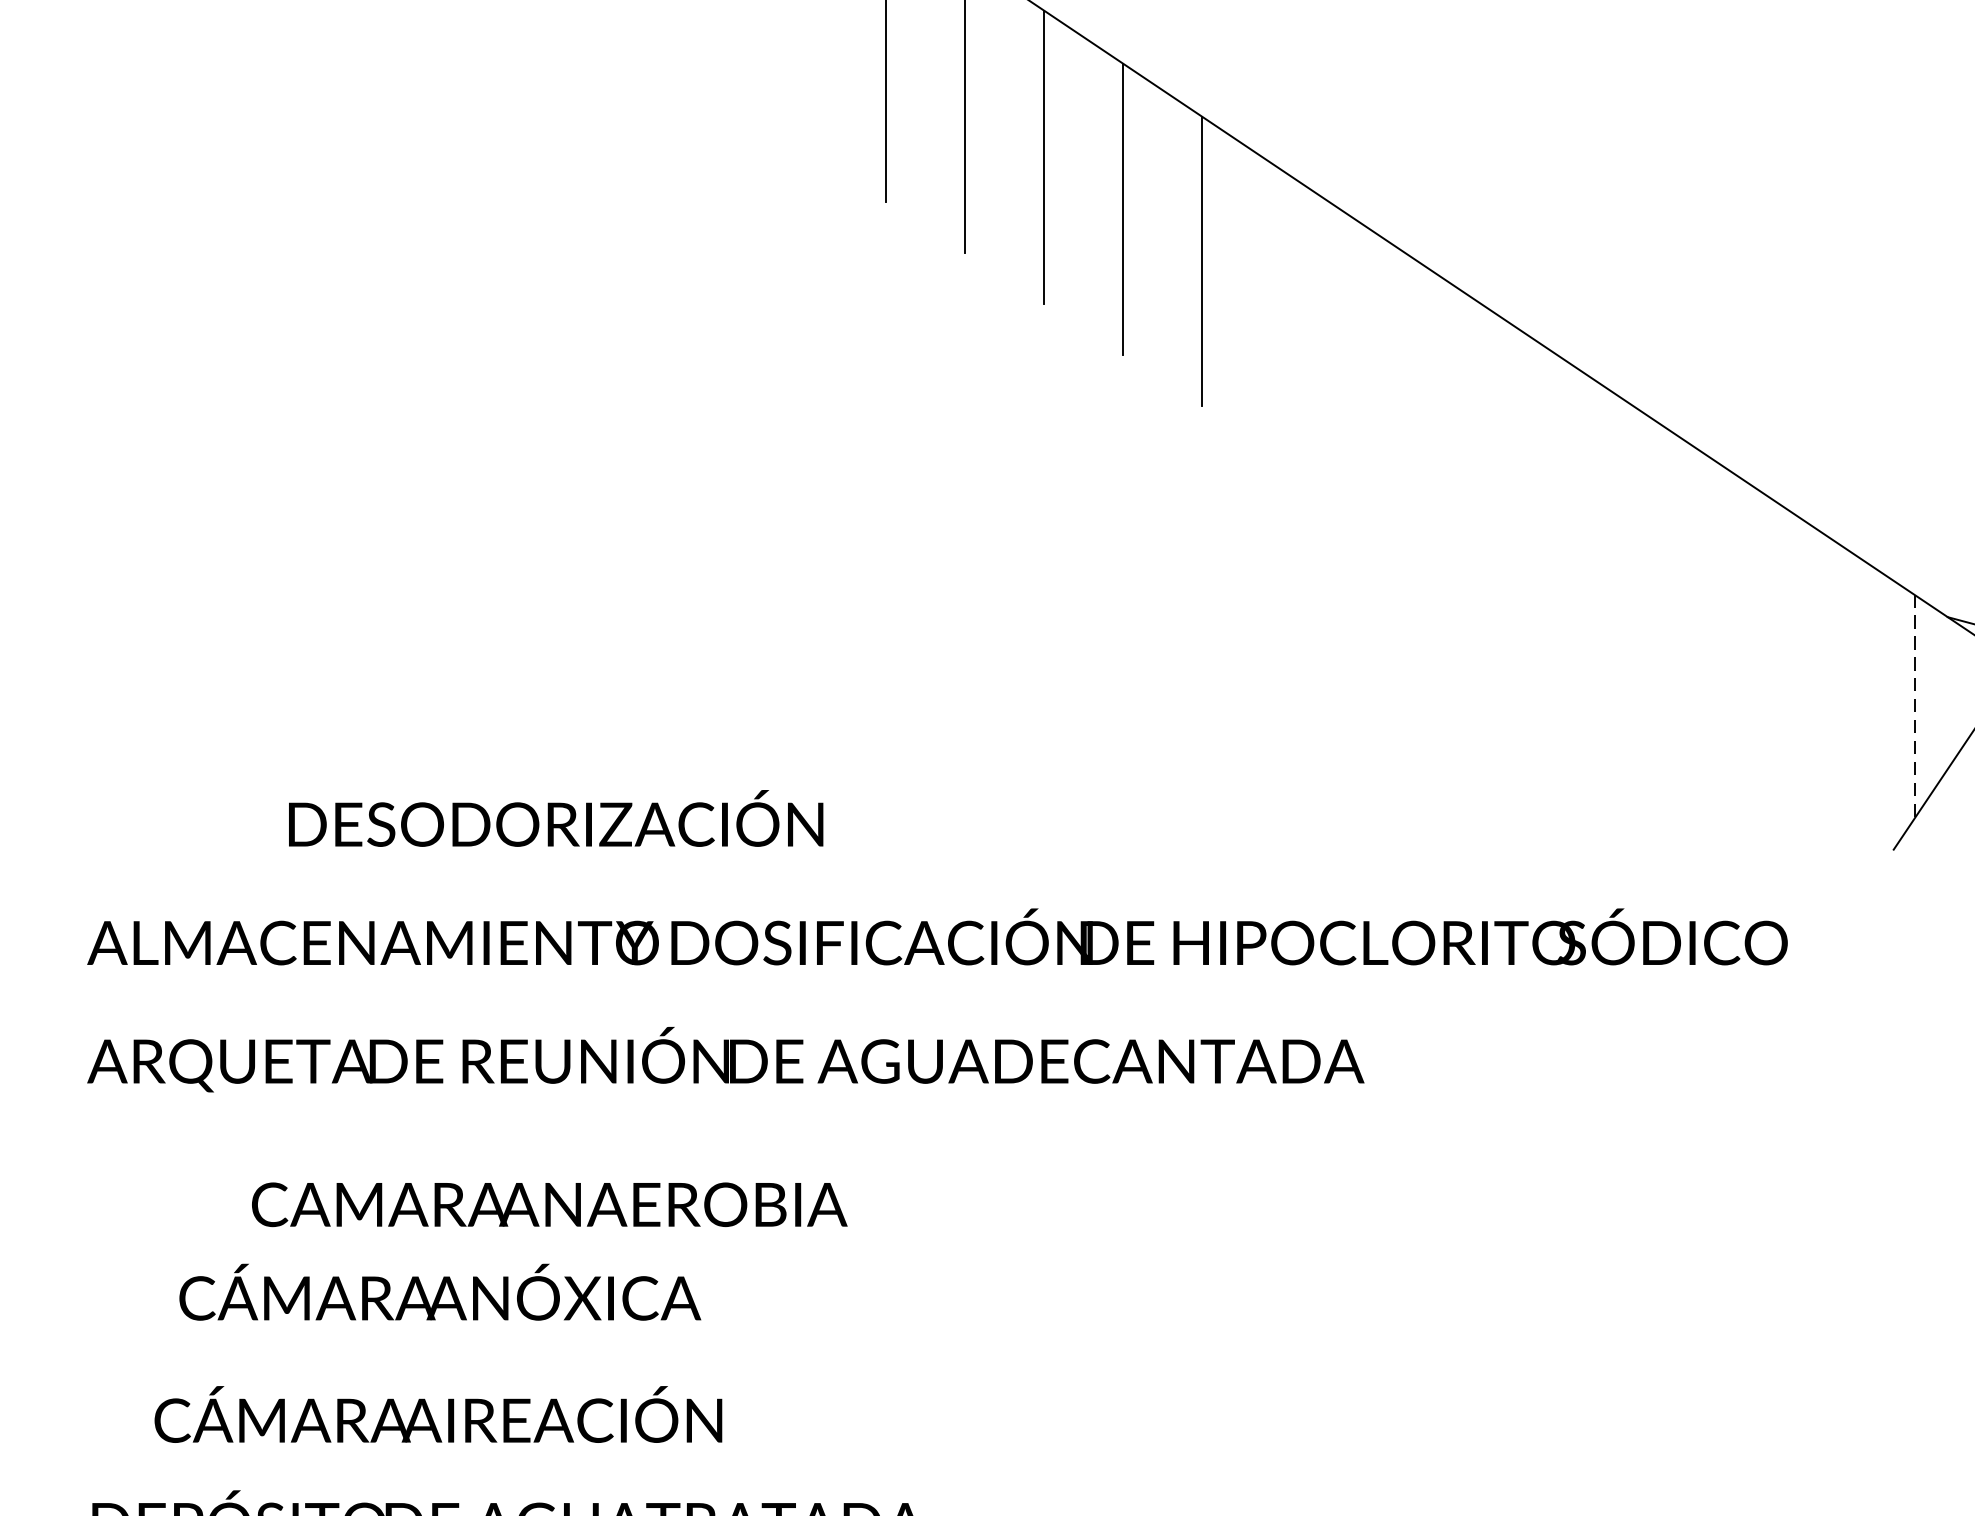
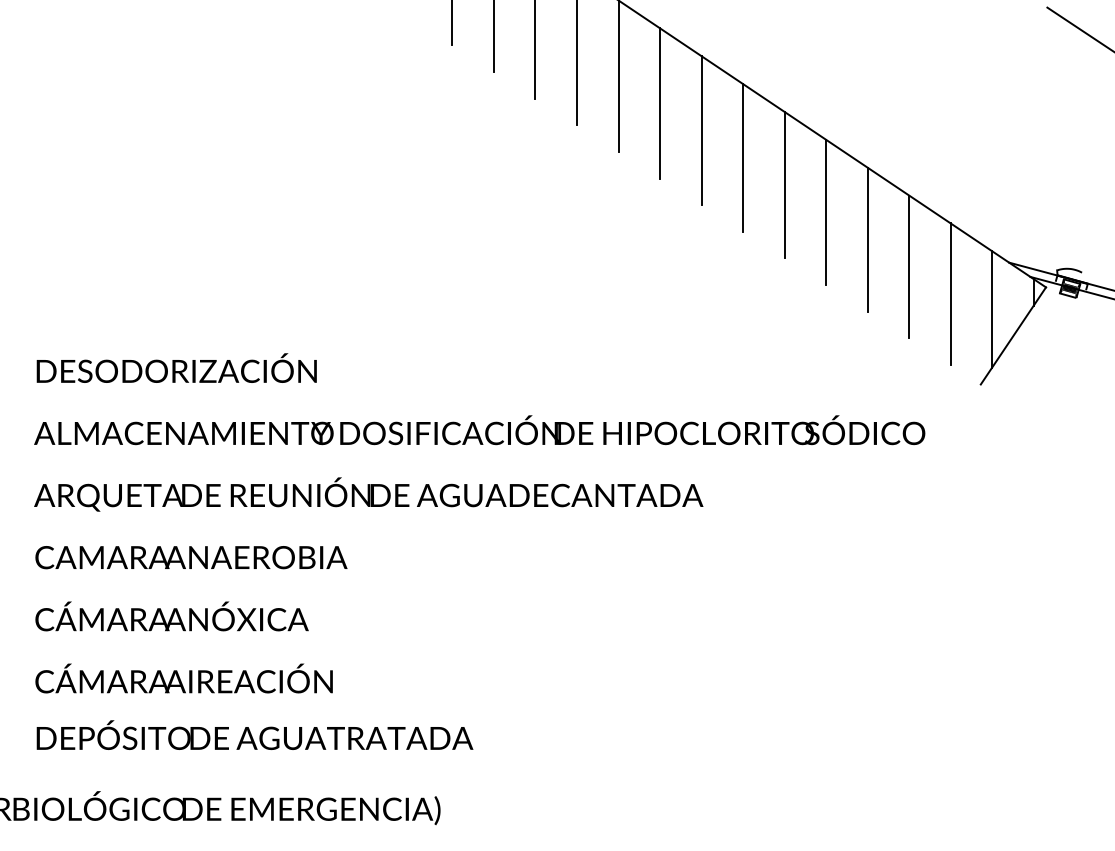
line: (1282, 313) -> (660, 103), added
line: (1360, 365) -> (701, 130), added
line: (1440, 416) -> (743, 157), added
line: (1519, 468) -> (784, 184), added
line: (1599, 521) -> (826, 212), added
line: (1677, 572) -> (867, 239), added
line: (1757, 624) -> (909, 266), added
line: (1835, 677) -> (950, 294), added
line: (1916, 704) -> (992, 308), dashed -> solid
text: (555, 817) -> (176, 367), moved
text: (549, 1204) -> (191, 557), moved
text: (439, 1292) -> (171, 616), moved
text: (437, 1414) -> (183, 678), moved

